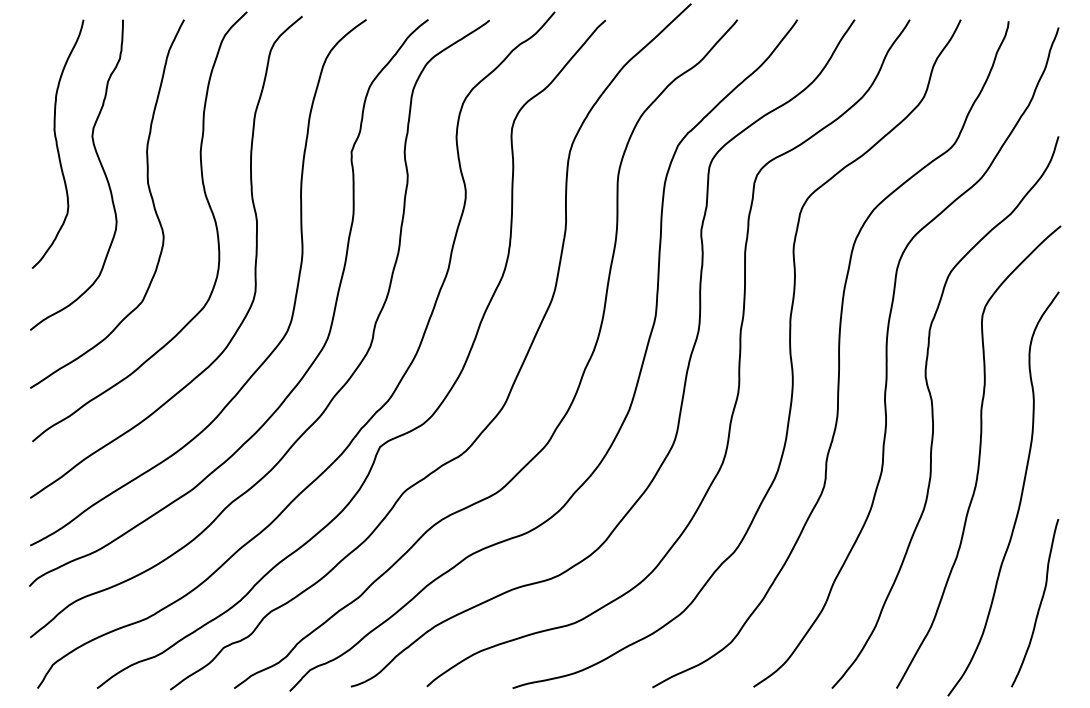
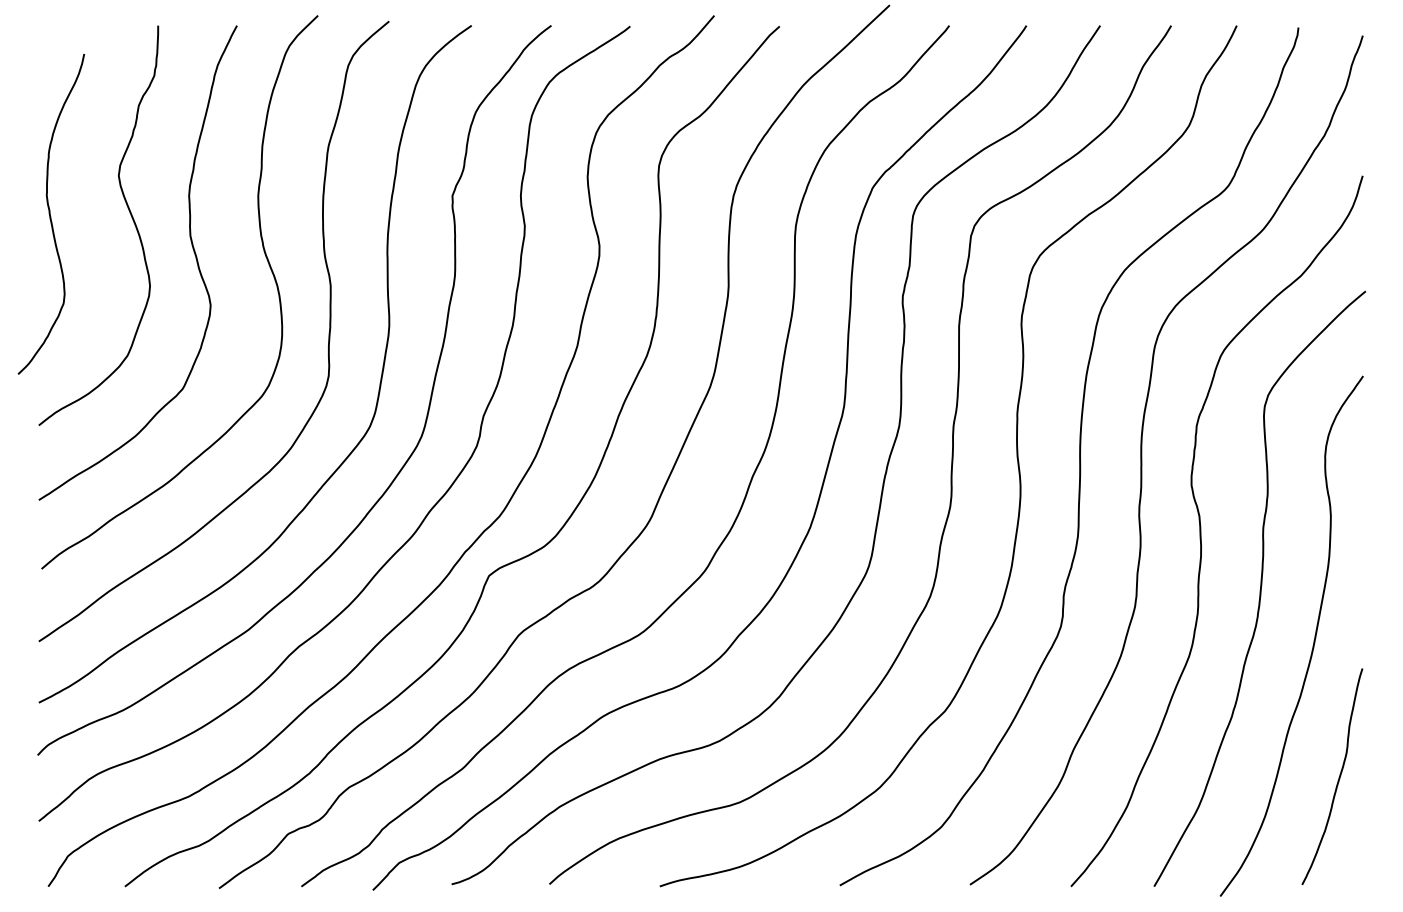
curve: (57, 143) -> (50, 213), moved

